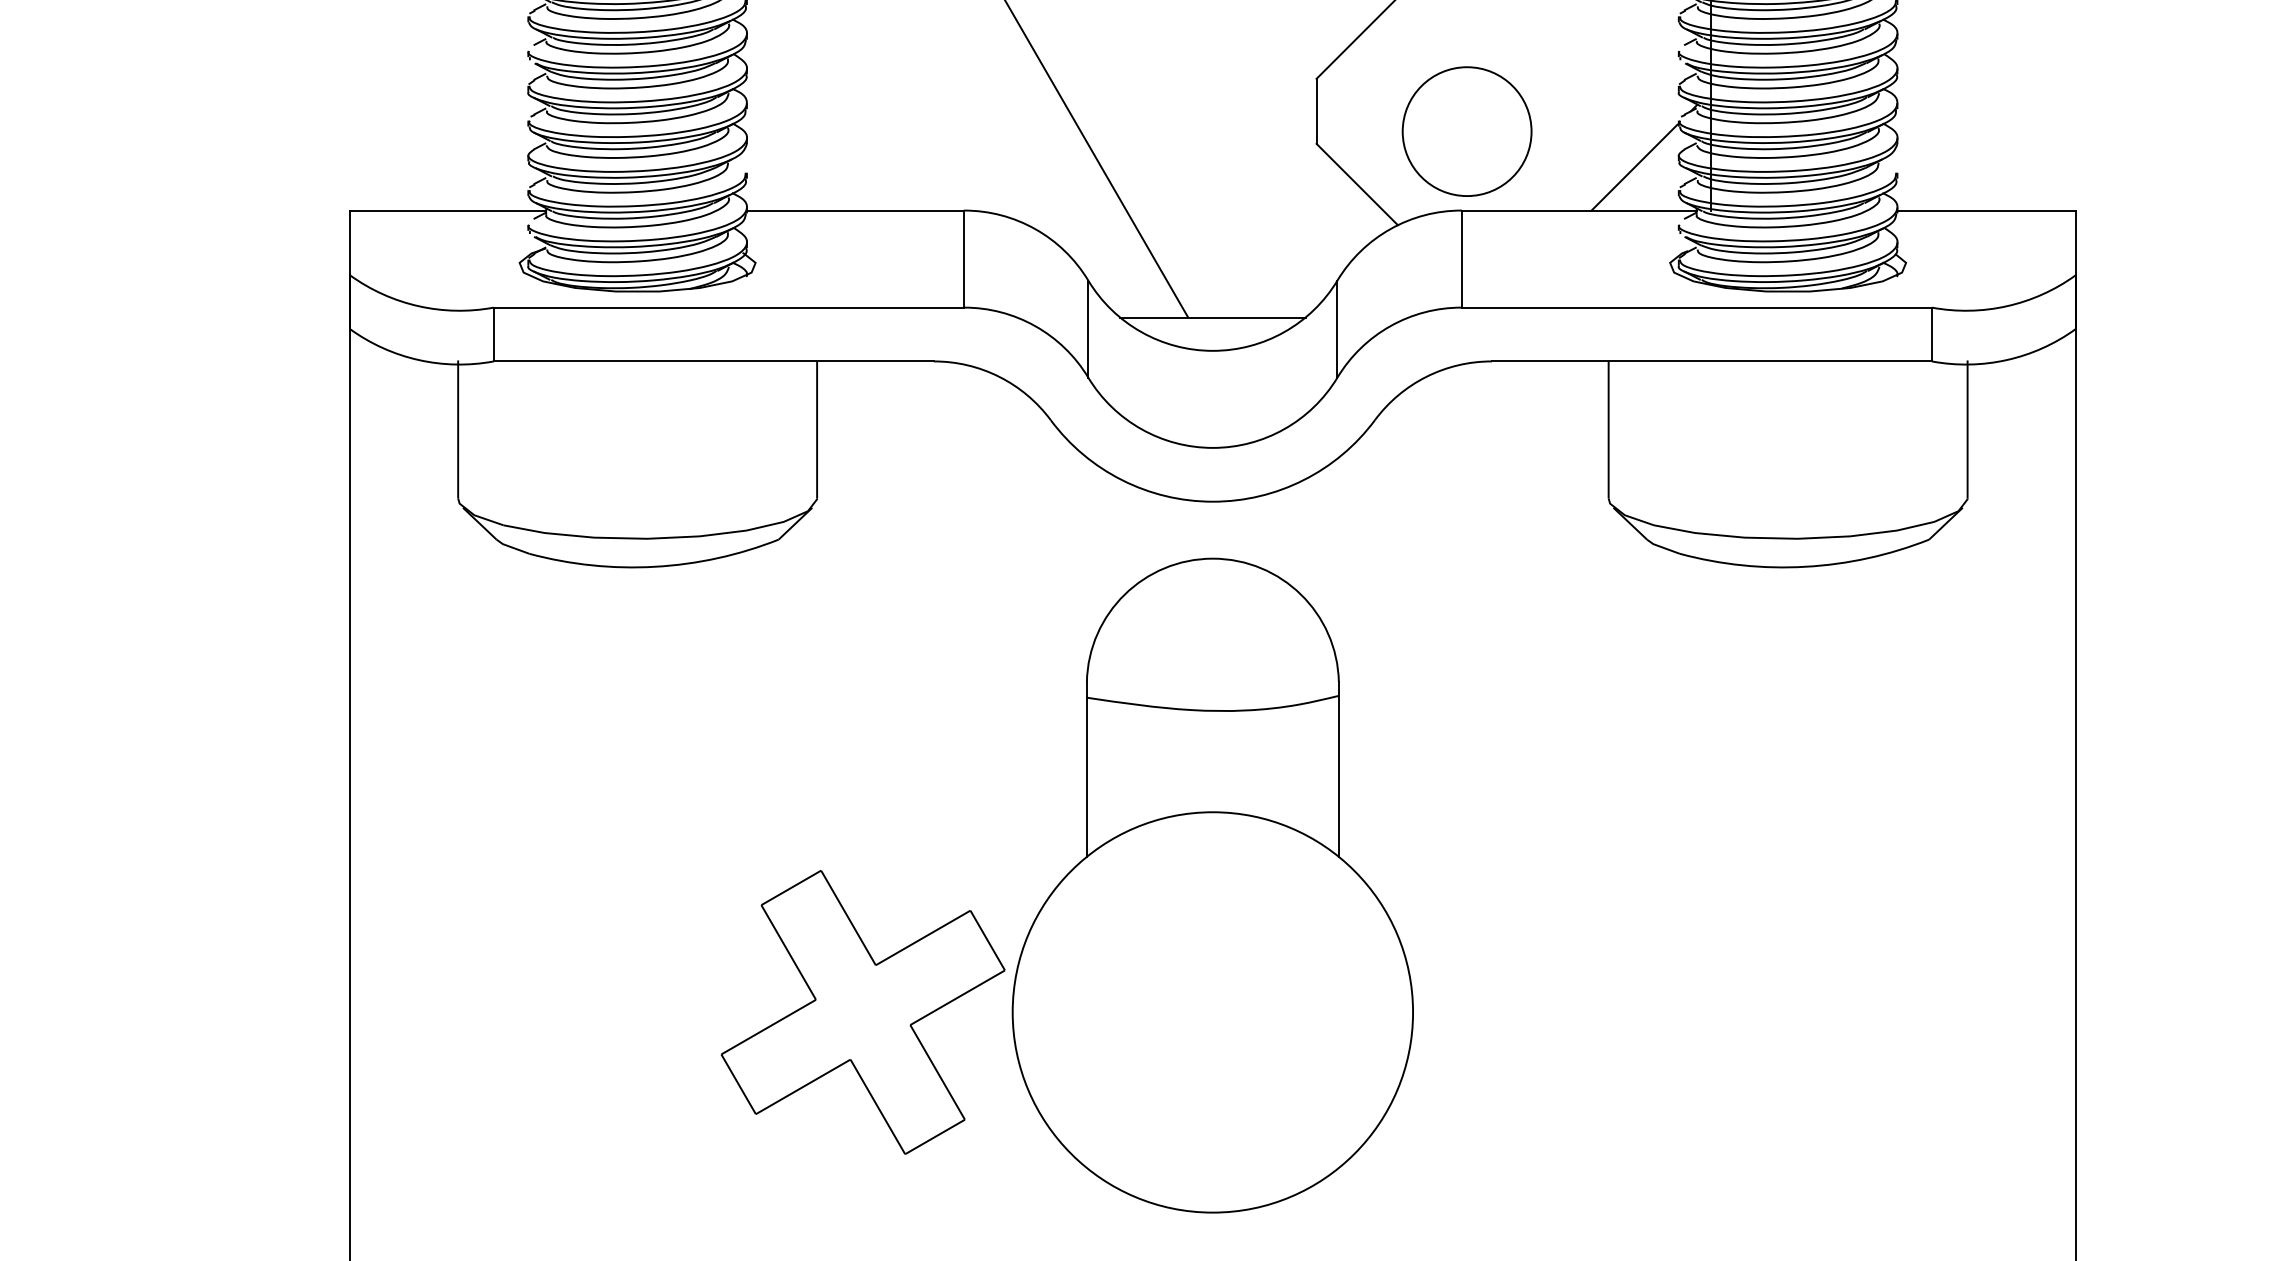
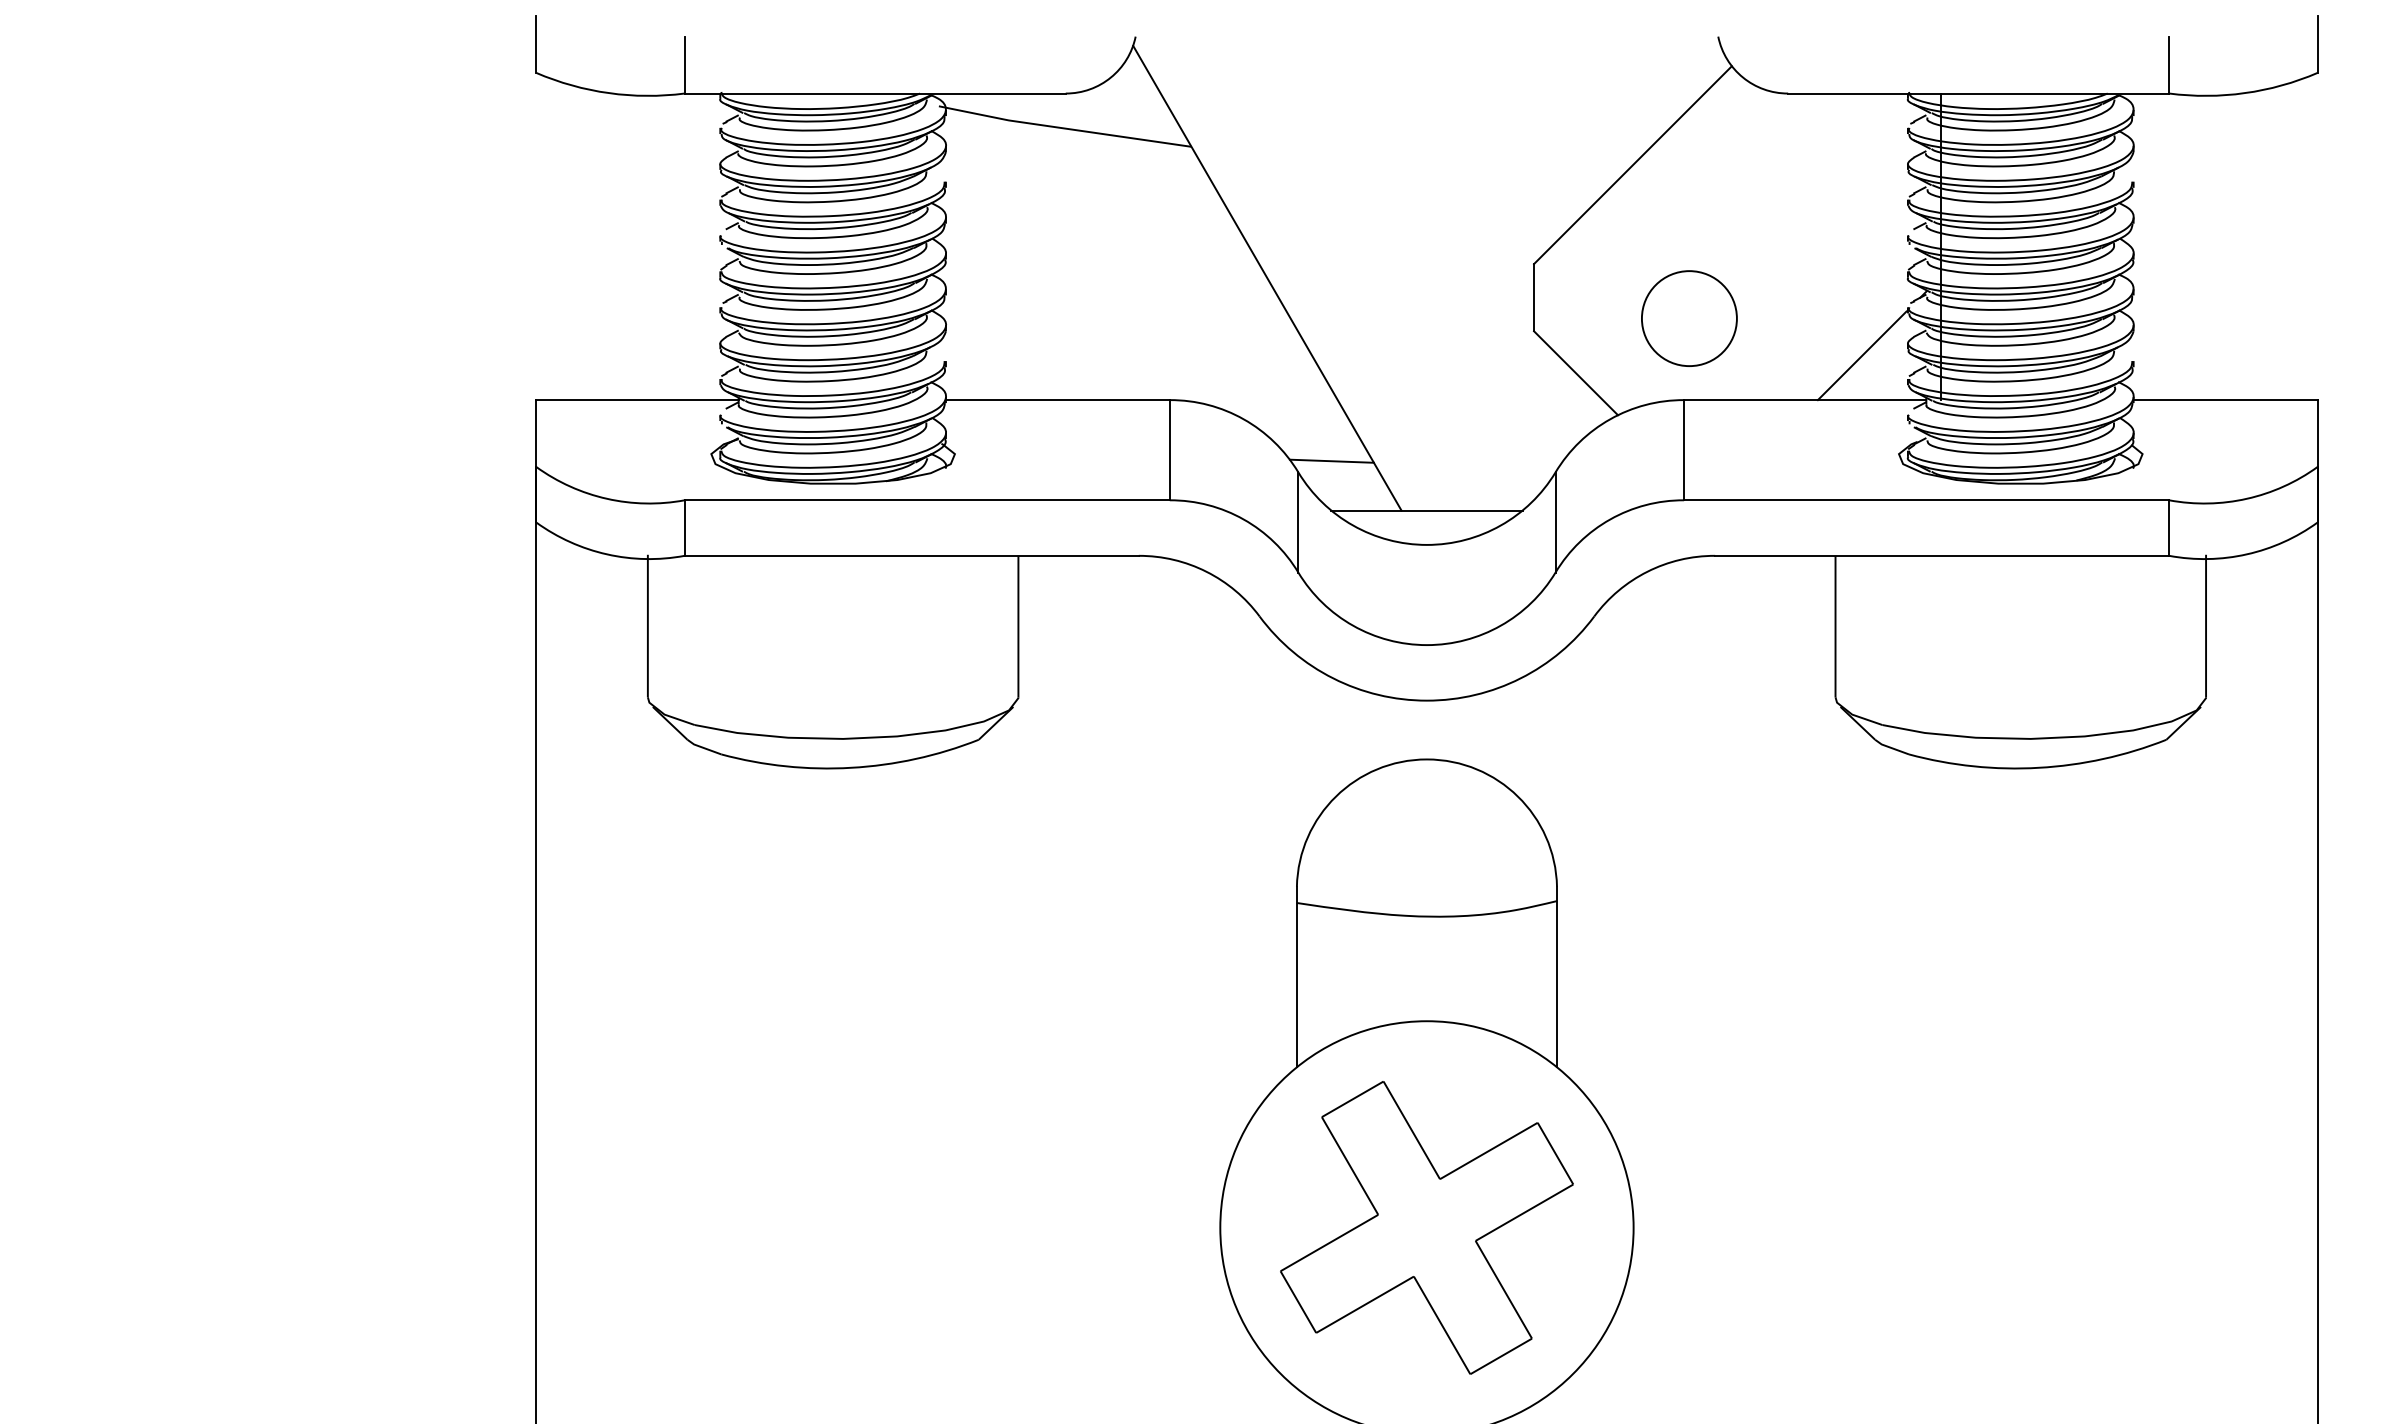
circle: (1466, 131) -> (1688, 318), size x0.71
line: (1120, 269) -> (1331, 460), added
part: (862, 1012) -> (1426, 1227), moved

